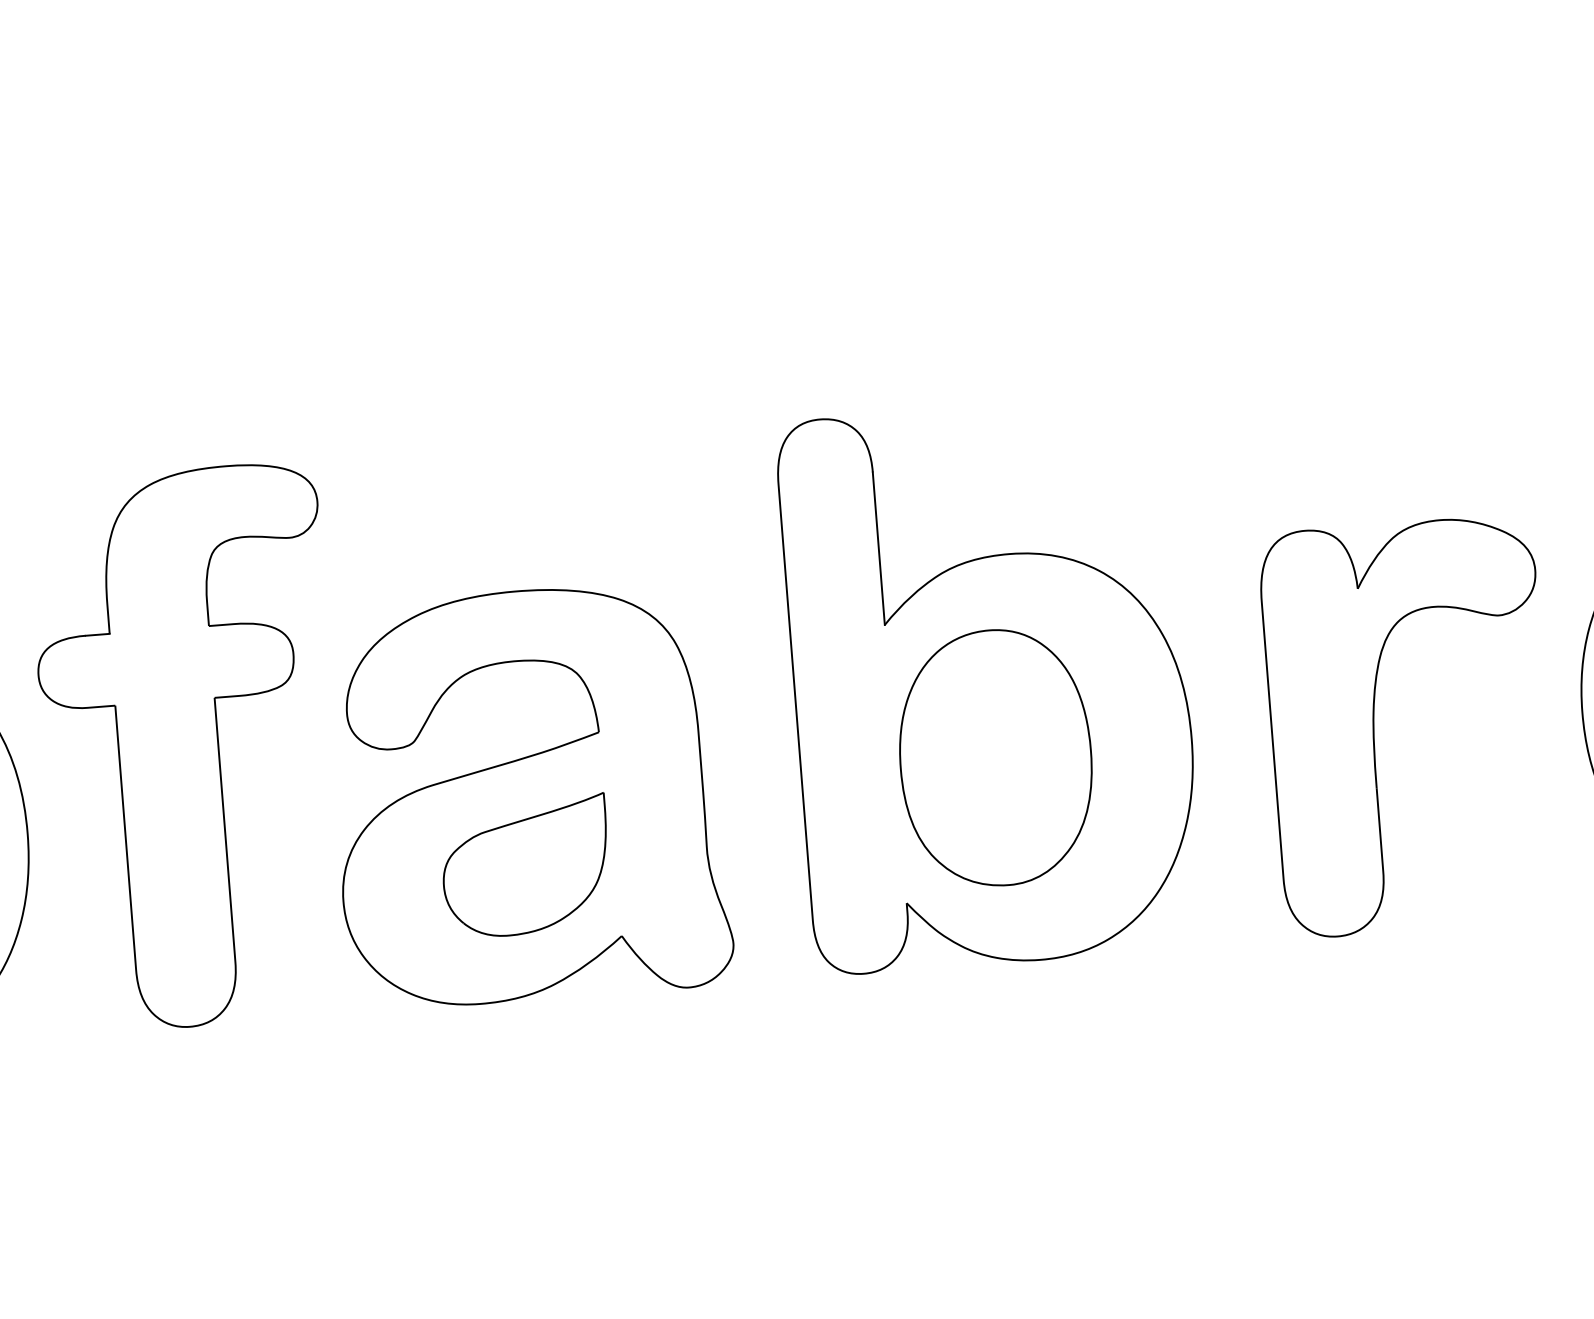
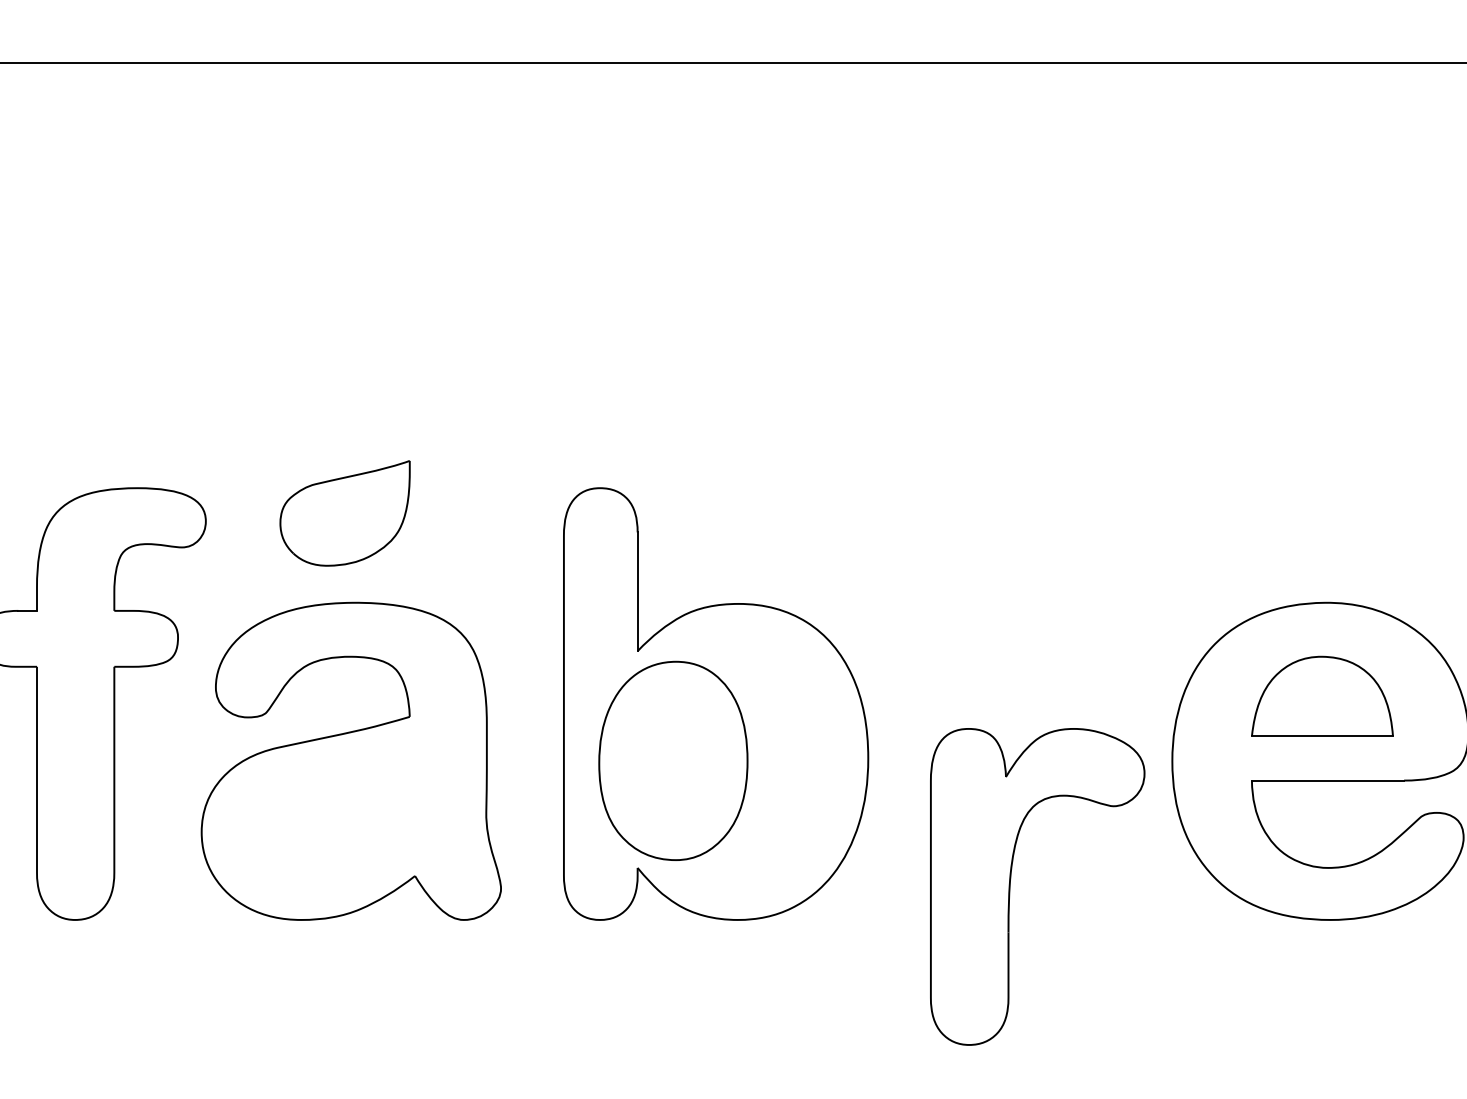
part: (1374, 728) -> (1010, 886), moved
part: (995, 757) -> (673, 760), moved
part: (525, 866) -> (344, 513), moved

